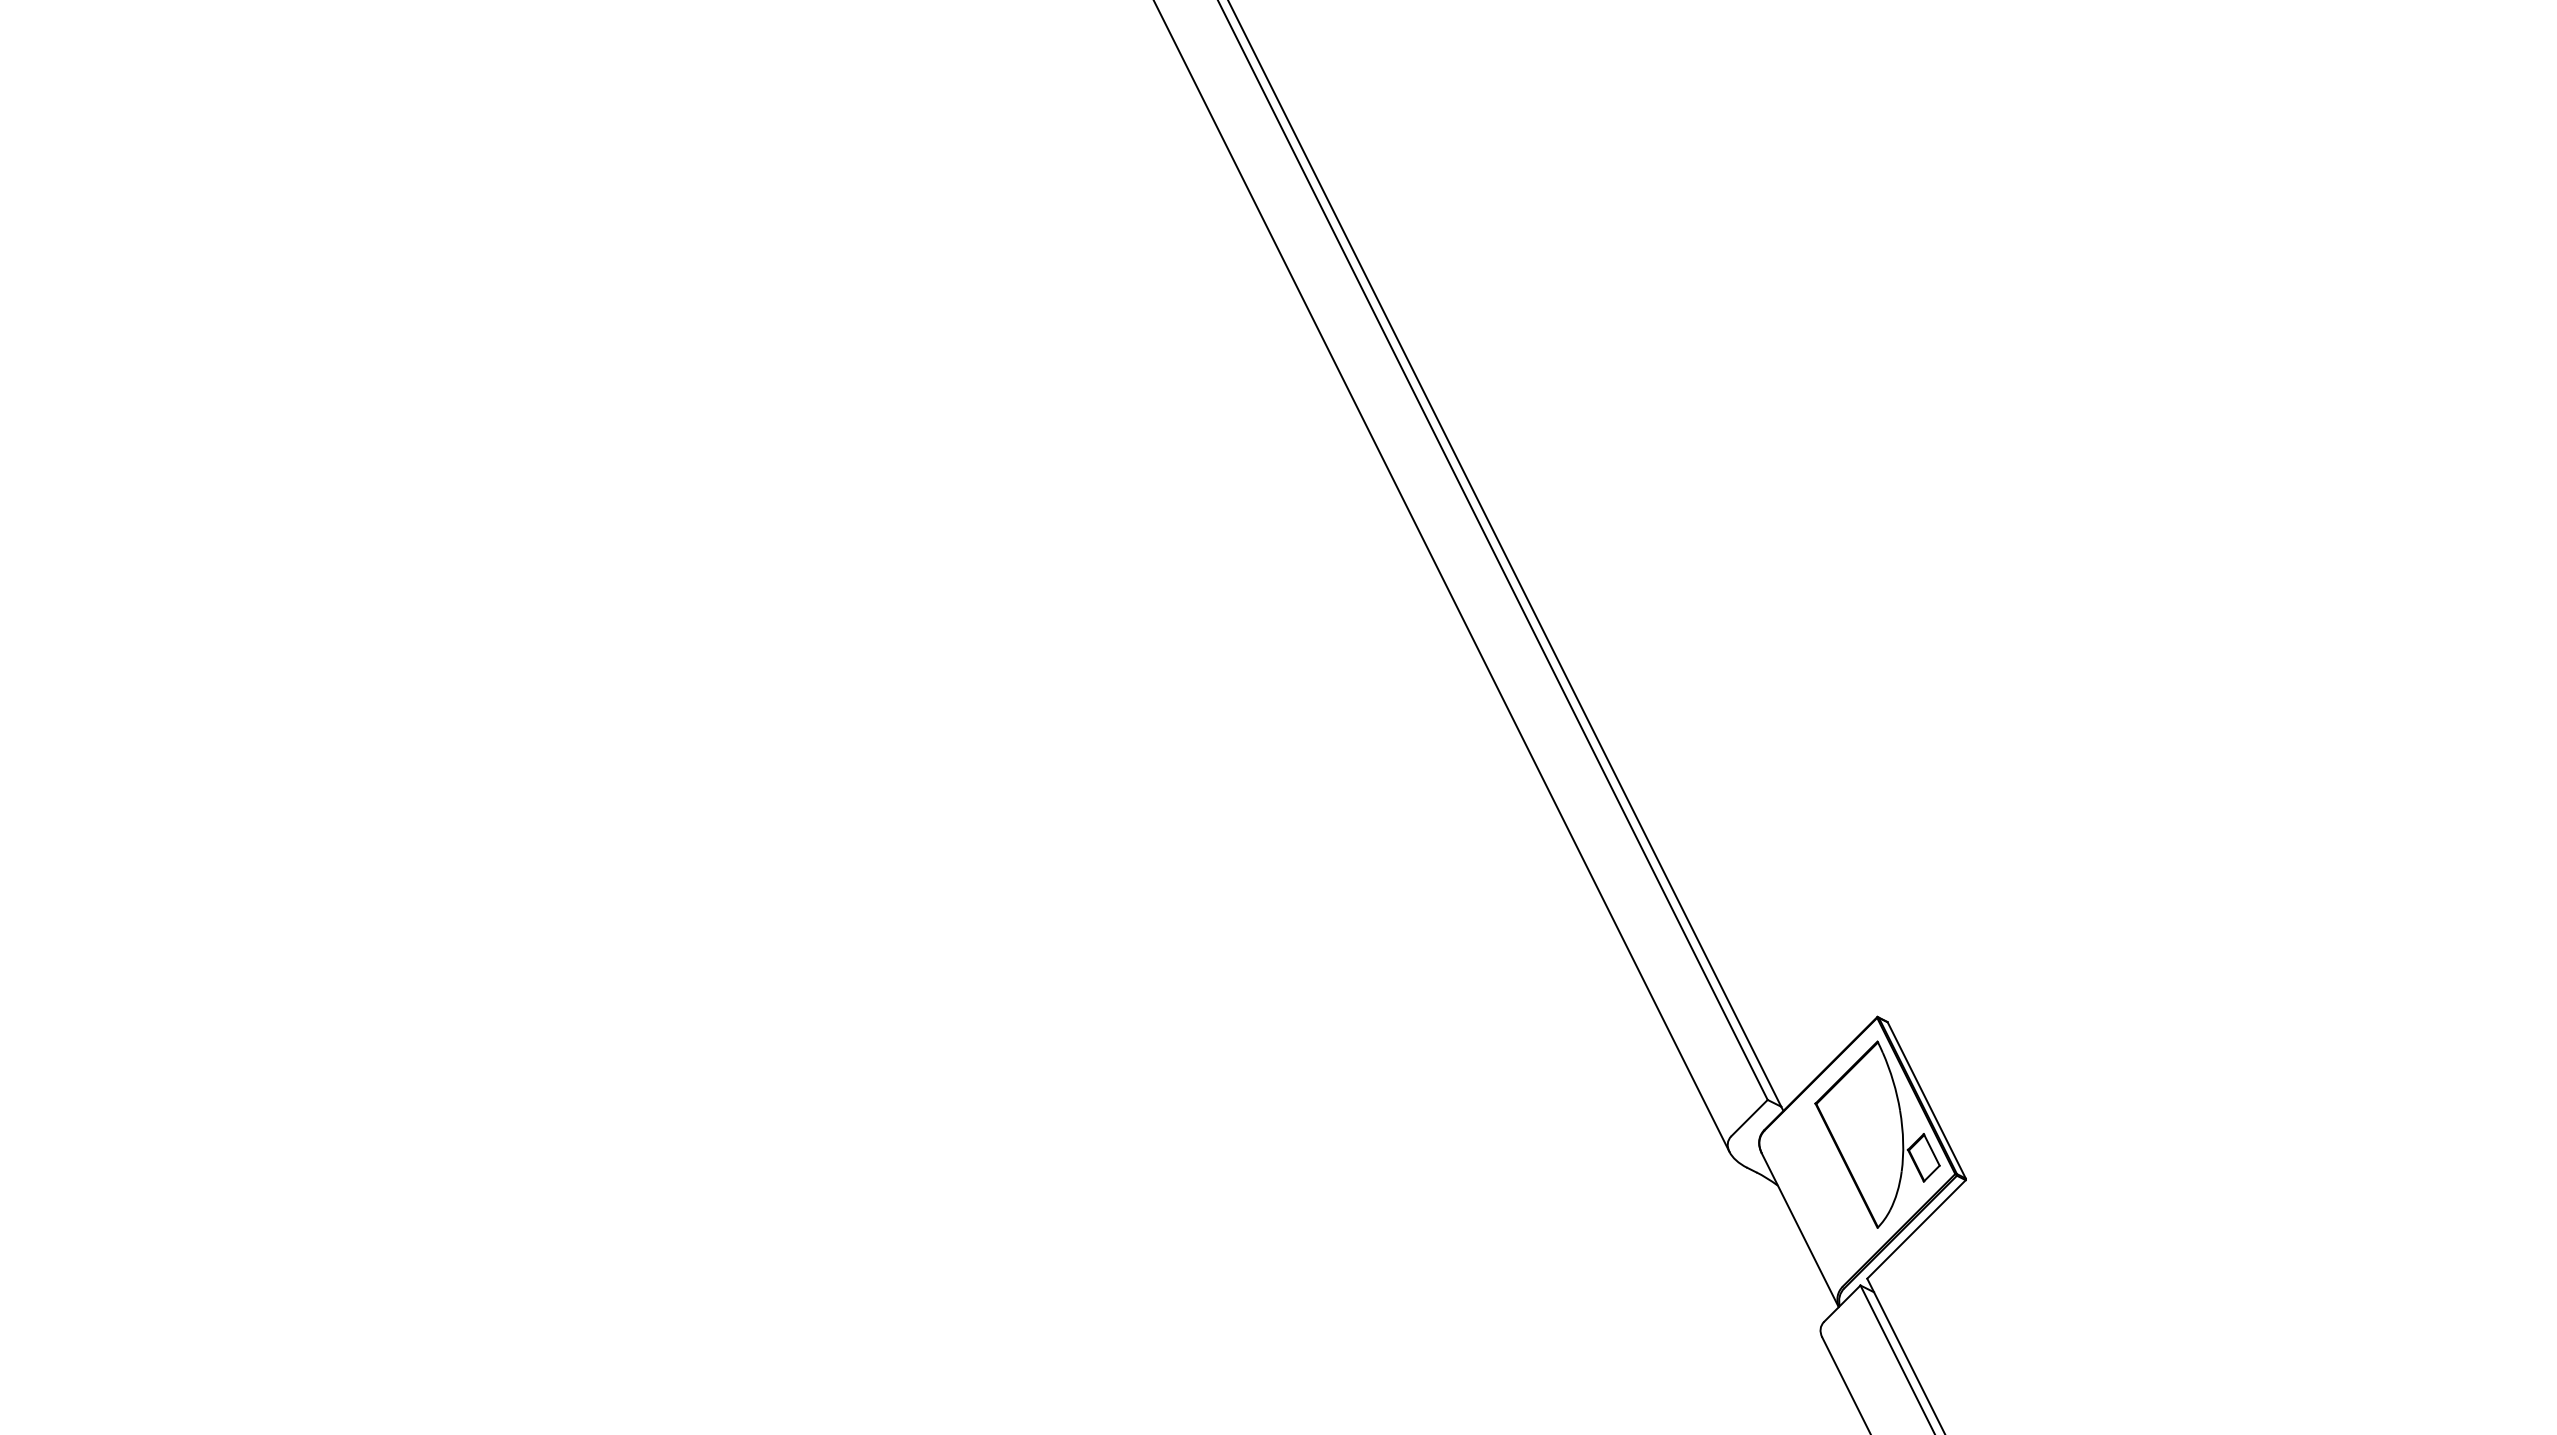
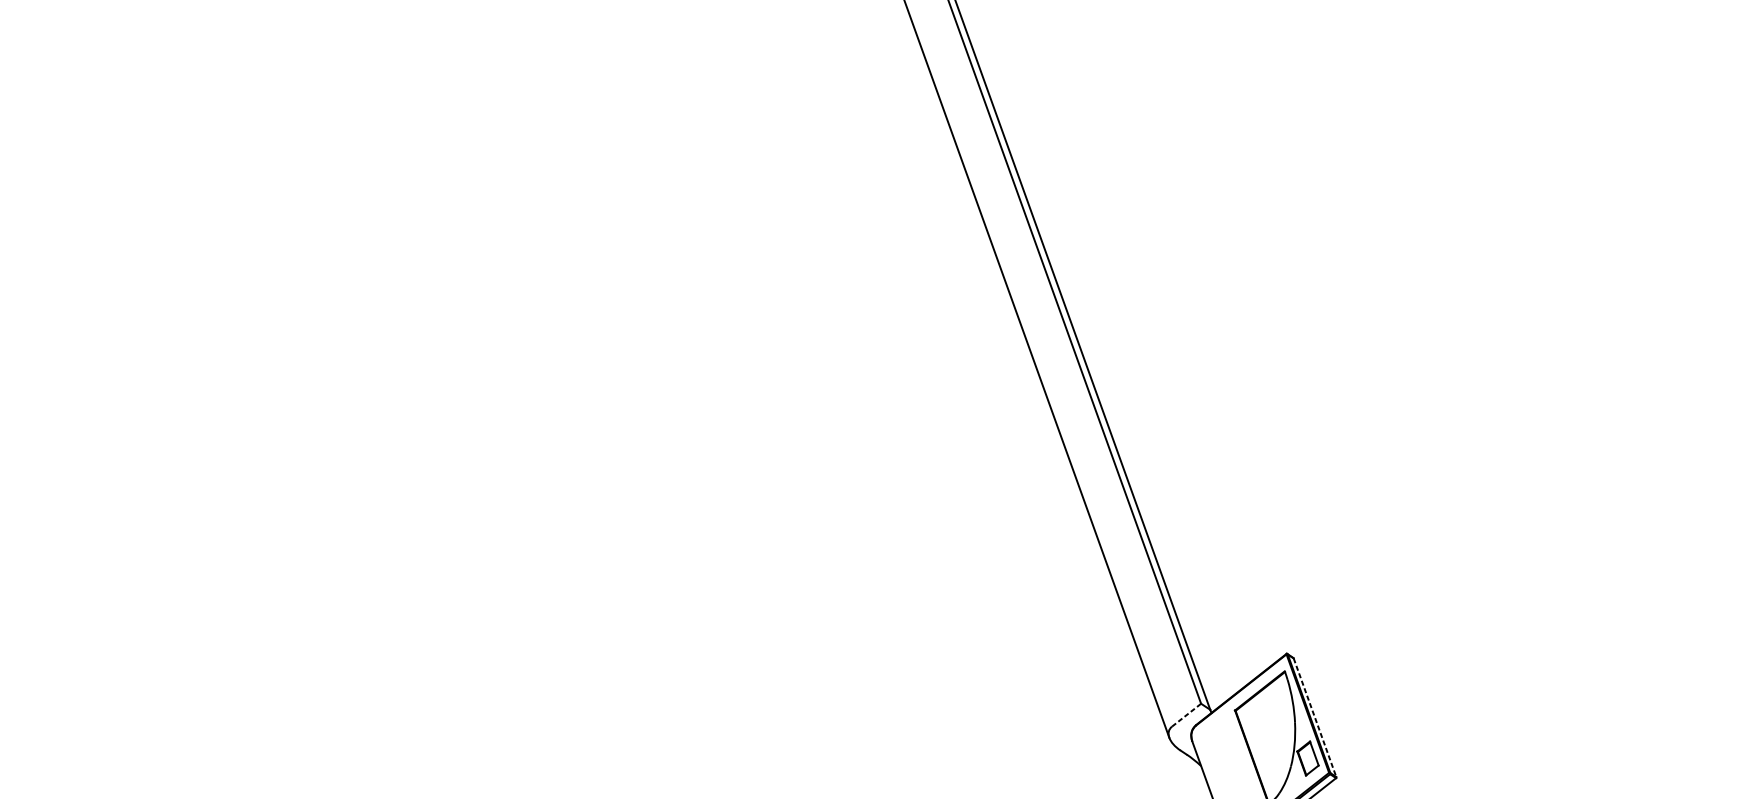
line: (1926, 1100) -> (1314, 717), solid -> dashed
line: (1749, 1118) -> (1186, 715), solid -> dashed

